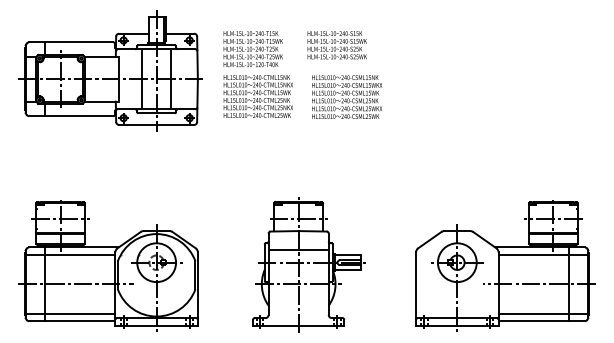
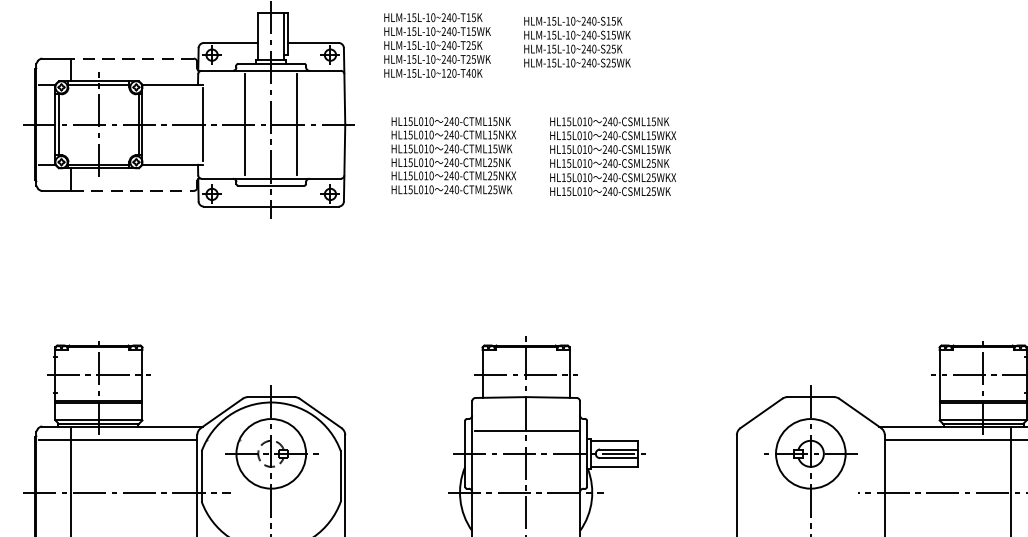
line: (78, 42) -> (131, 58), solid -> dashed
text: (336, 45) -> (576, 42), moved
text: (252, 49) -> (436, 46), moved
line: (79, 116) -> (132, 191), solid -> dashed

